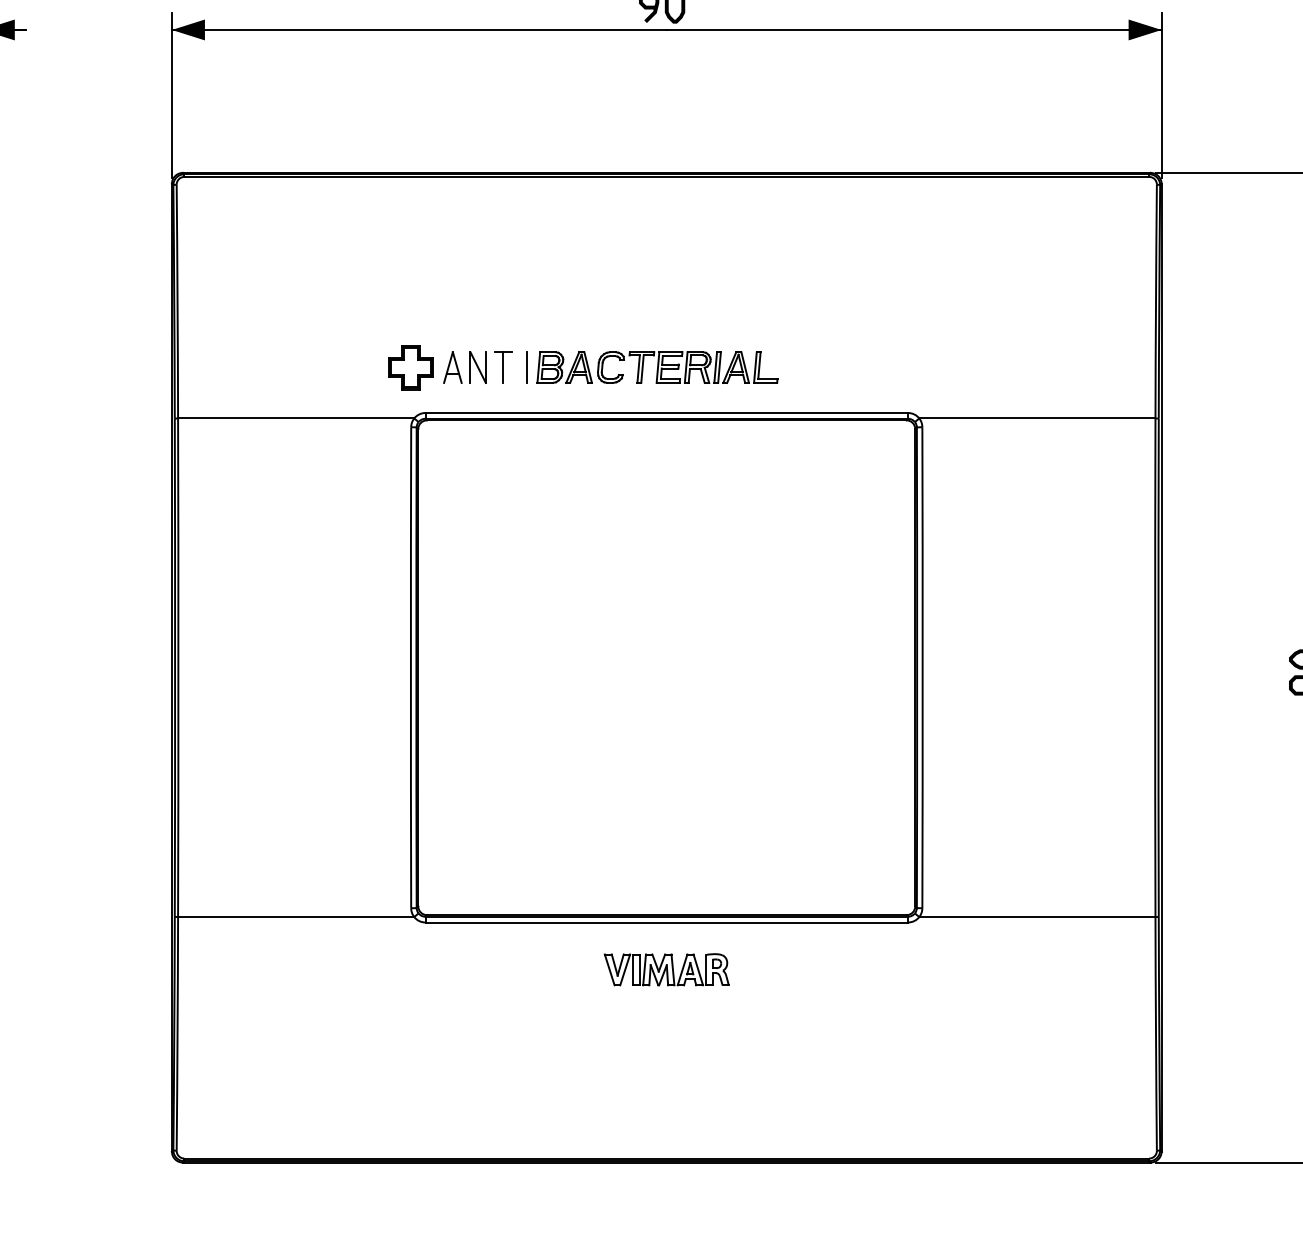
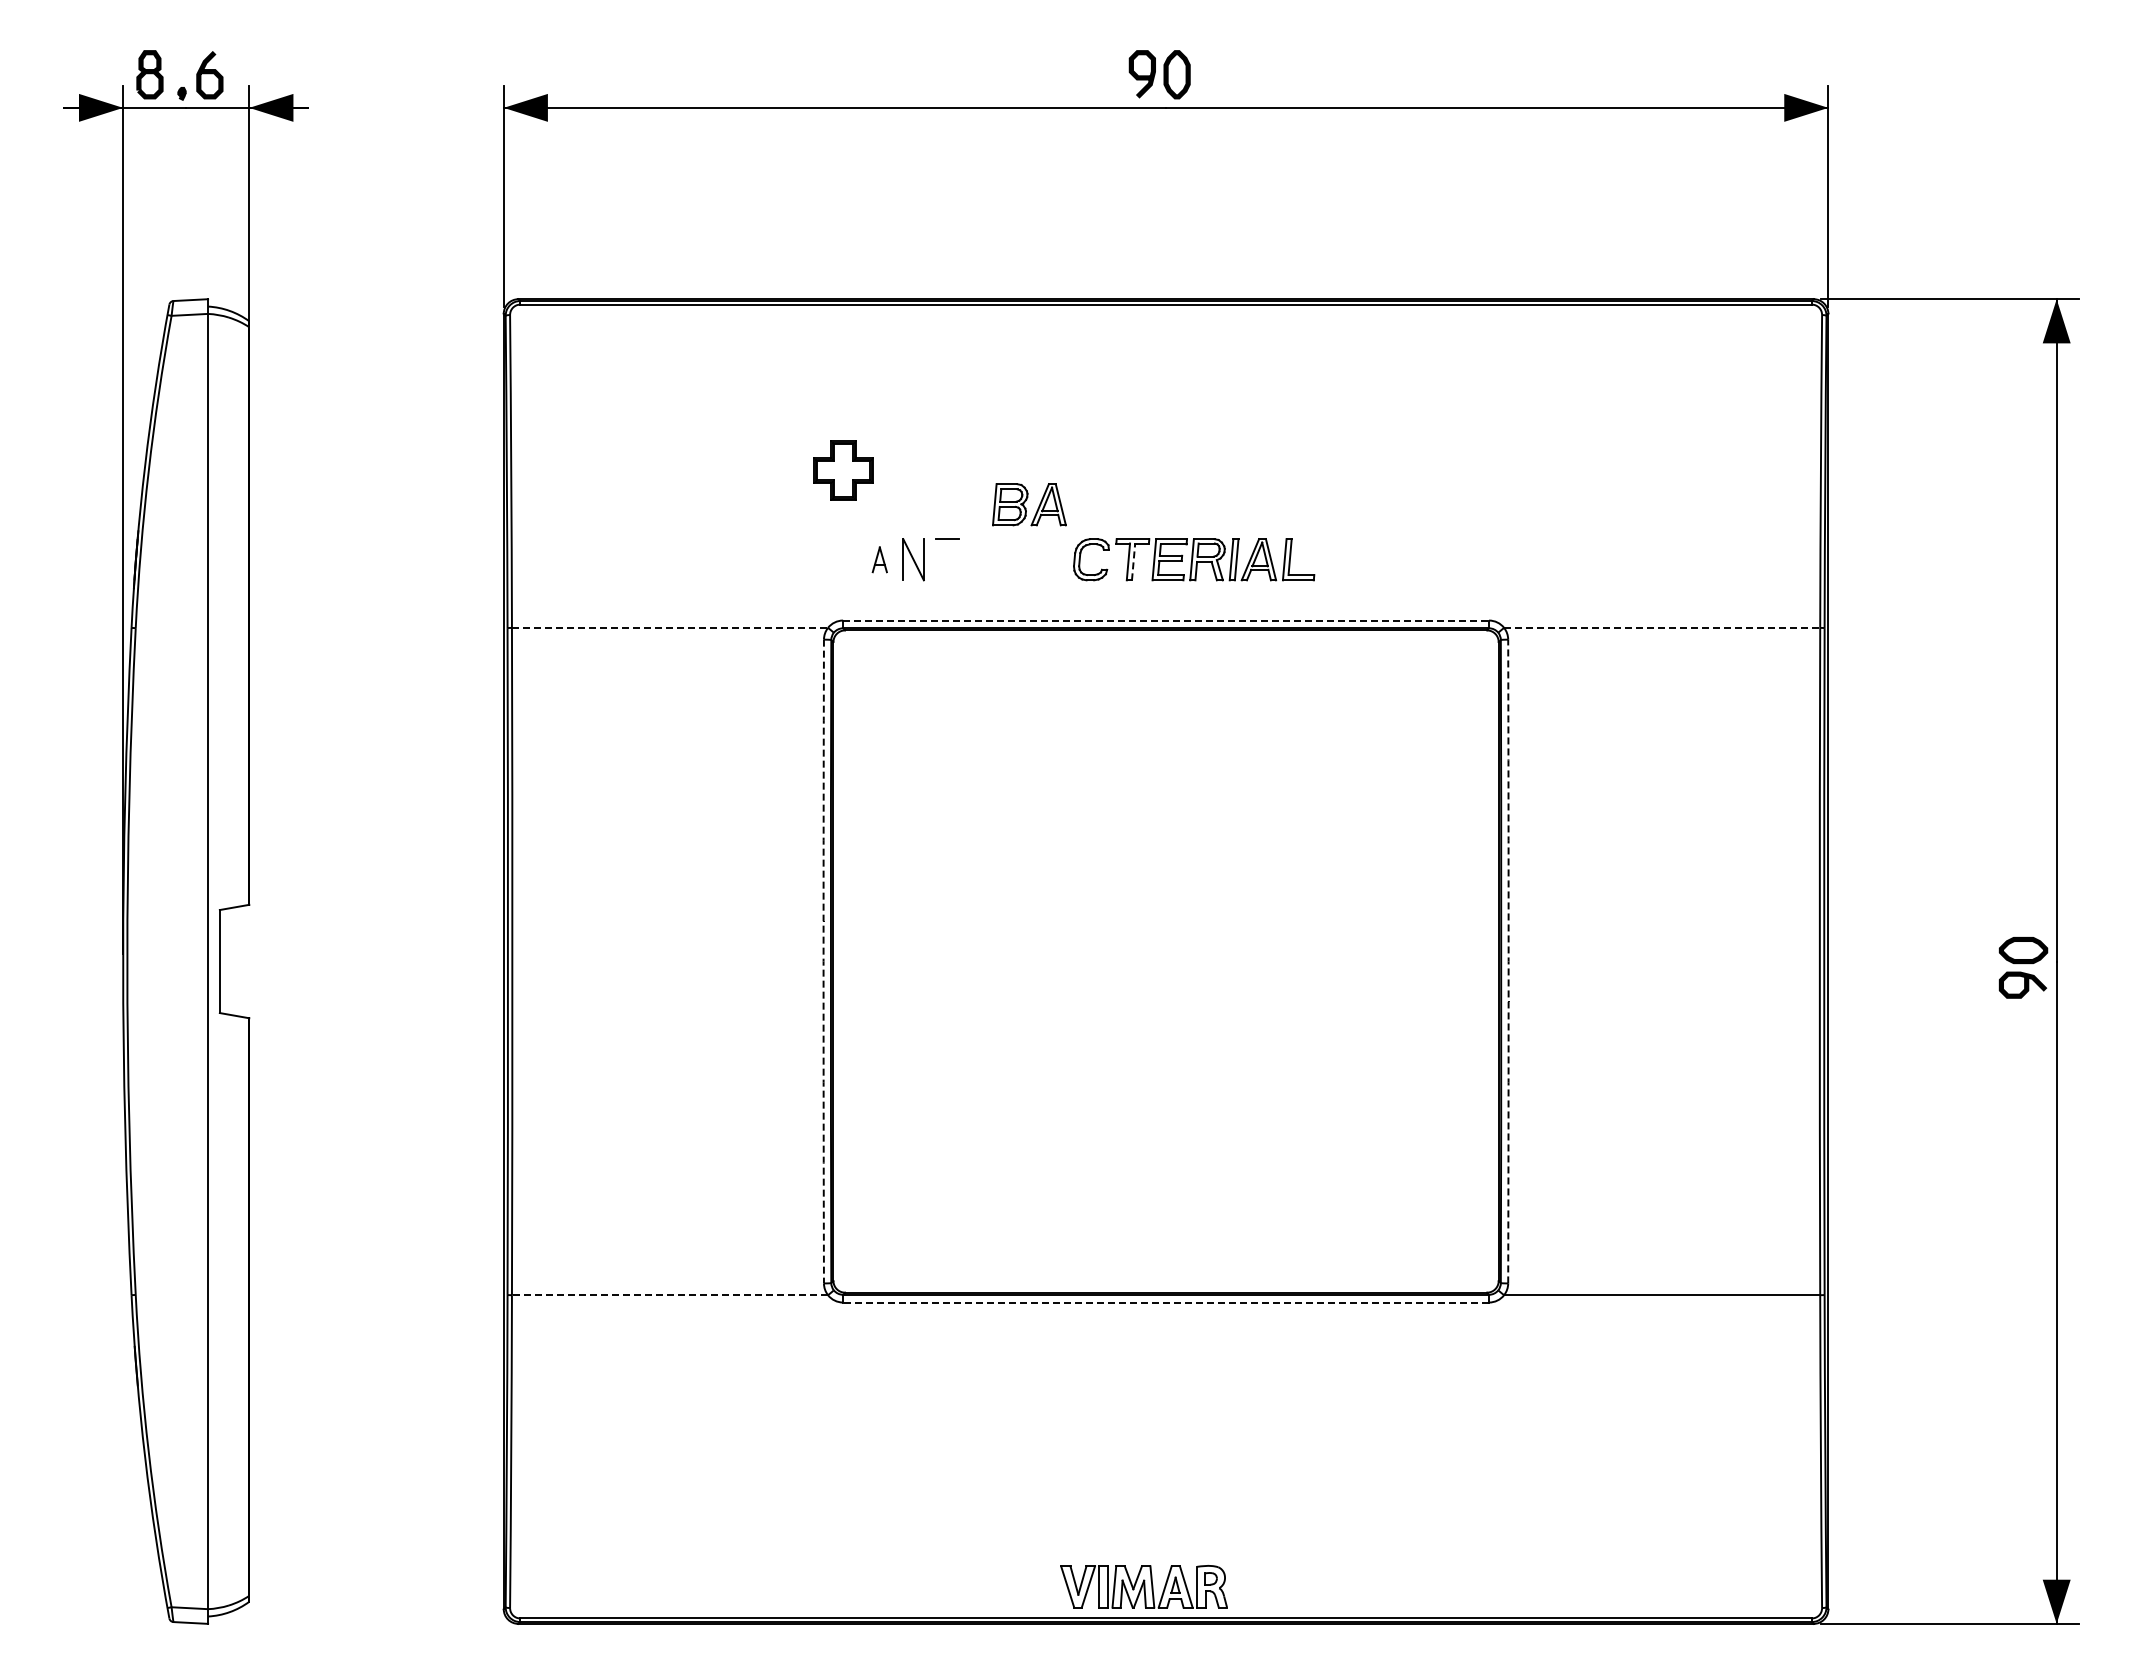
part: (410, 367) -> (843, 470), moved
part: (452, 367) -> (879, 559), size x0.6
line: (503, 367) -> (947, 559), removed
line: (526, 367) -> (978, 559), removed
part: (564, 367) -> (1029, 504), moved
line: (642, 368) -> (1133, 561), solid -> dashed
line: (667, 412) -> (1166, 620), solid -> dashed
line: (296, 418) -> (670, 627), solid -> dashed
line: (1037, 418) -> (1662, 627), solid -> dashed
arc: (410, 667) -> (823, 961), solid -> dashed
arc: (922, 667) -> (1508, 961), solid -> dashed
line: (295, 917) -> (669, 1295), solid -> dashed
line: (667, 922) -> (1166, 1302), solid -> dashed
part: (666, 969) -> (1143, 1586), moved

